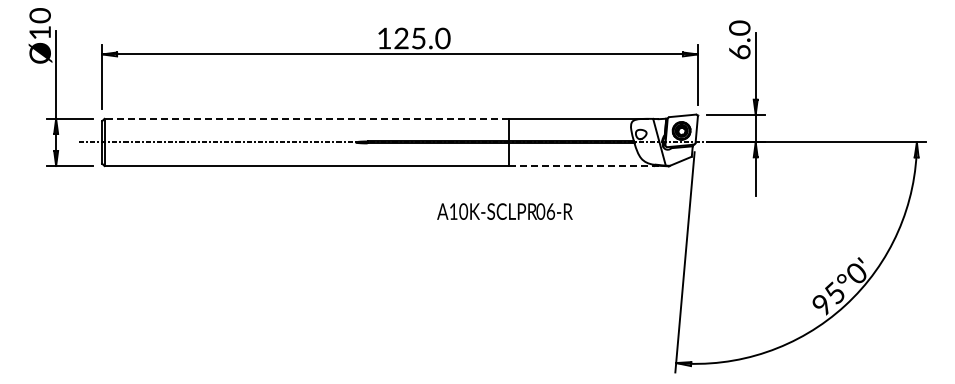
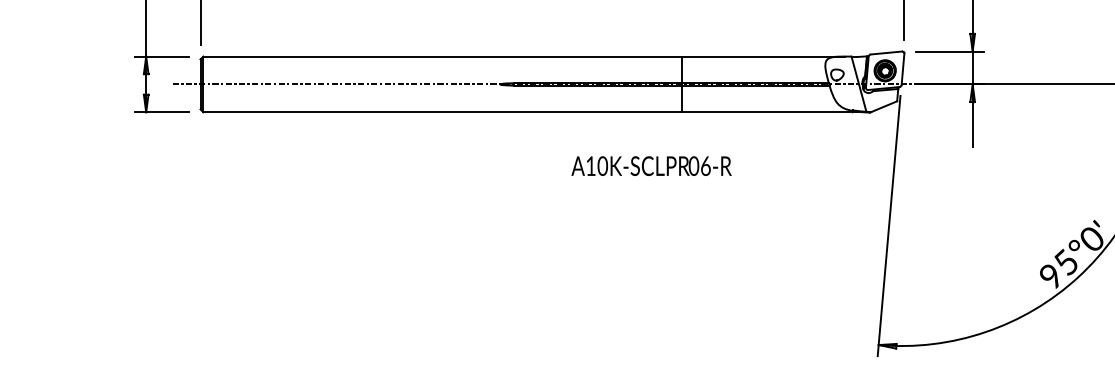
line: (306, 118) -> (441, 56), dashed -> solid
line: (582, 166) -> (768, 112), dashed -> solid
text: (504, 211) -> (651, 165), moved

